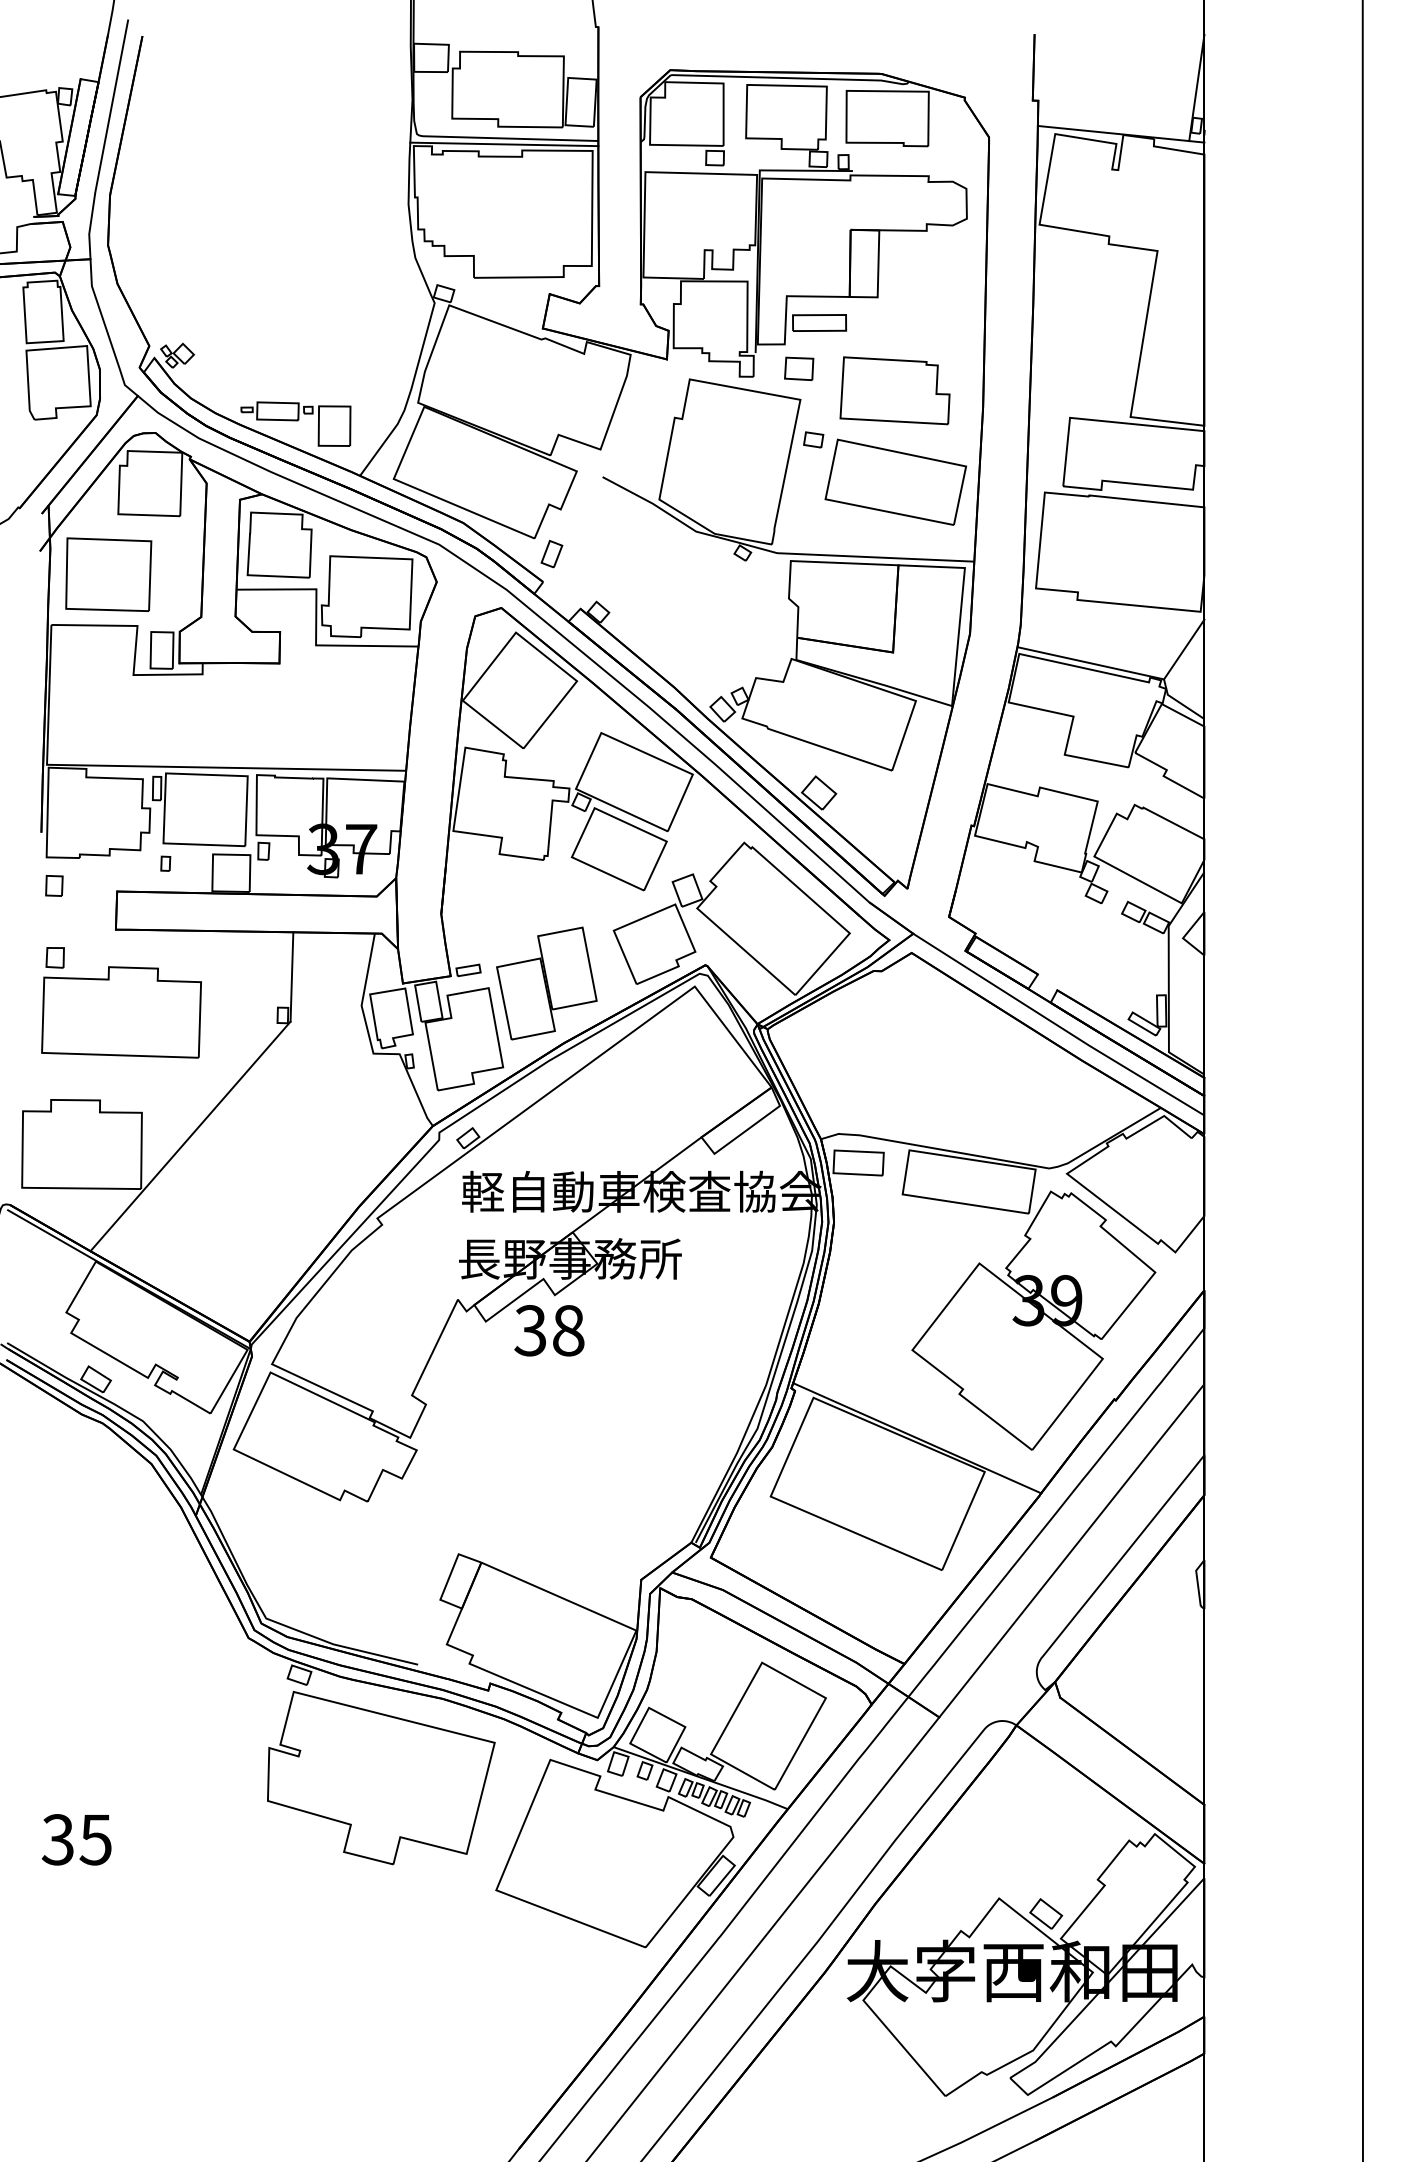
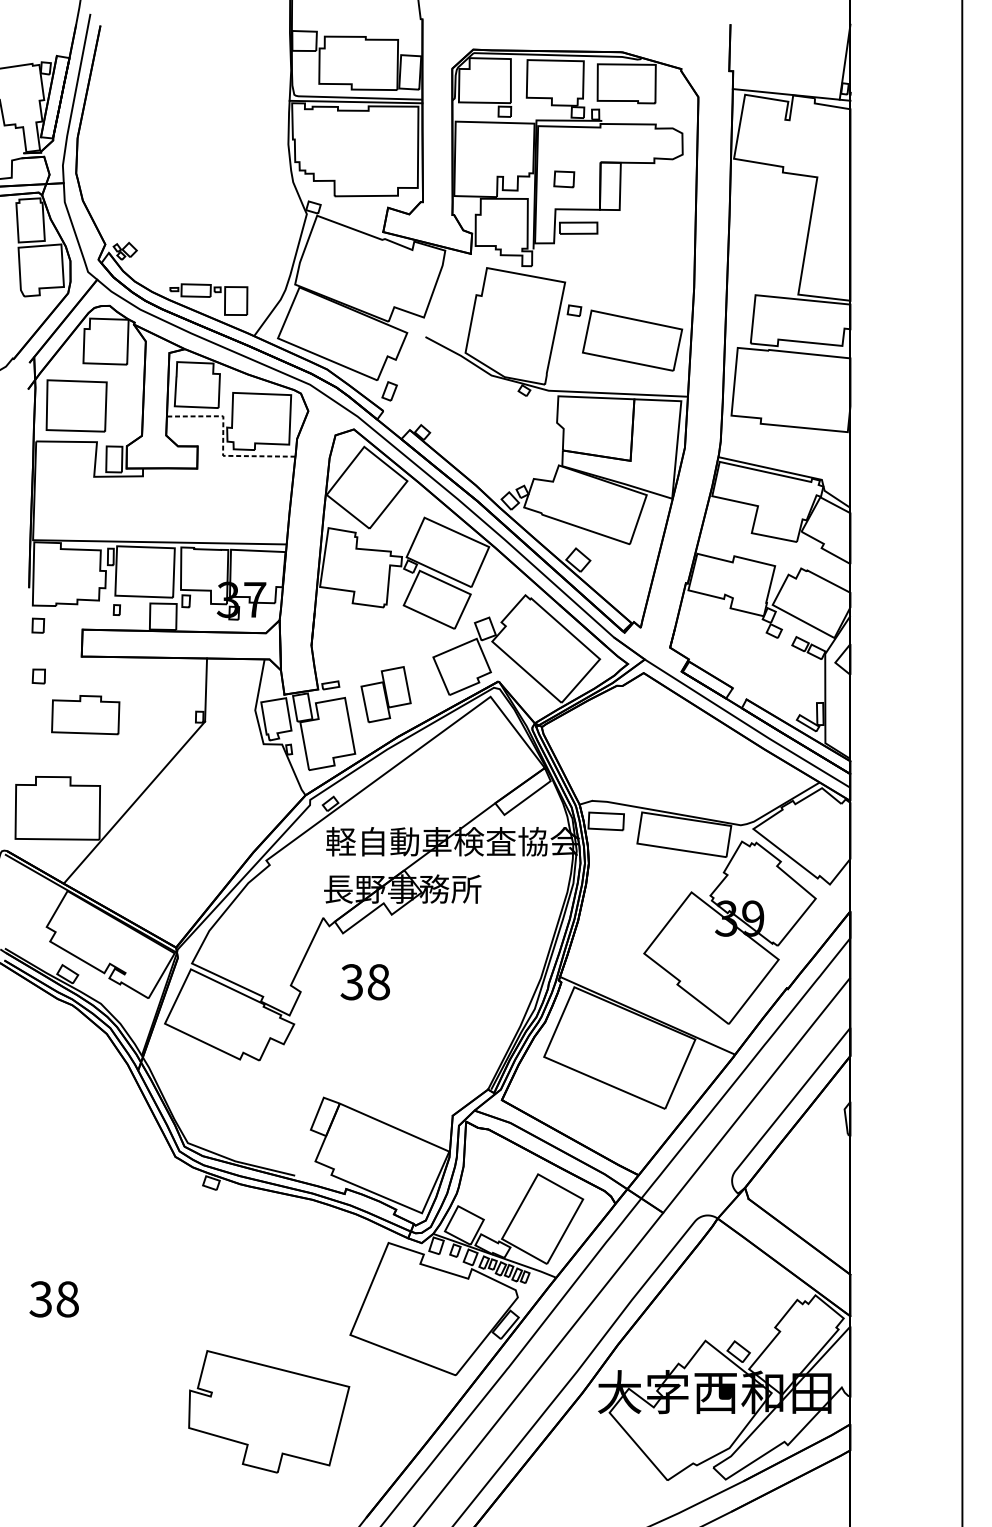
part: (799, 368) -> (564, 179), moved
part: (894, 390) -> (631, 275), removed
line: (316, 628) -> (223, 443), solid -> dashed
line: (1184, 649) -> (836, 458), removed
part: (546, 983) -> (385, 694), size x0.7
part: (121, 1012) -> (85, 715), size x0.6
text: (549, 1330) -> (365, 982), moved
part: (381, 1778) -> (269, 1412), moved
text: (95, 1839) -> (67, 1299), 35 -> 38

